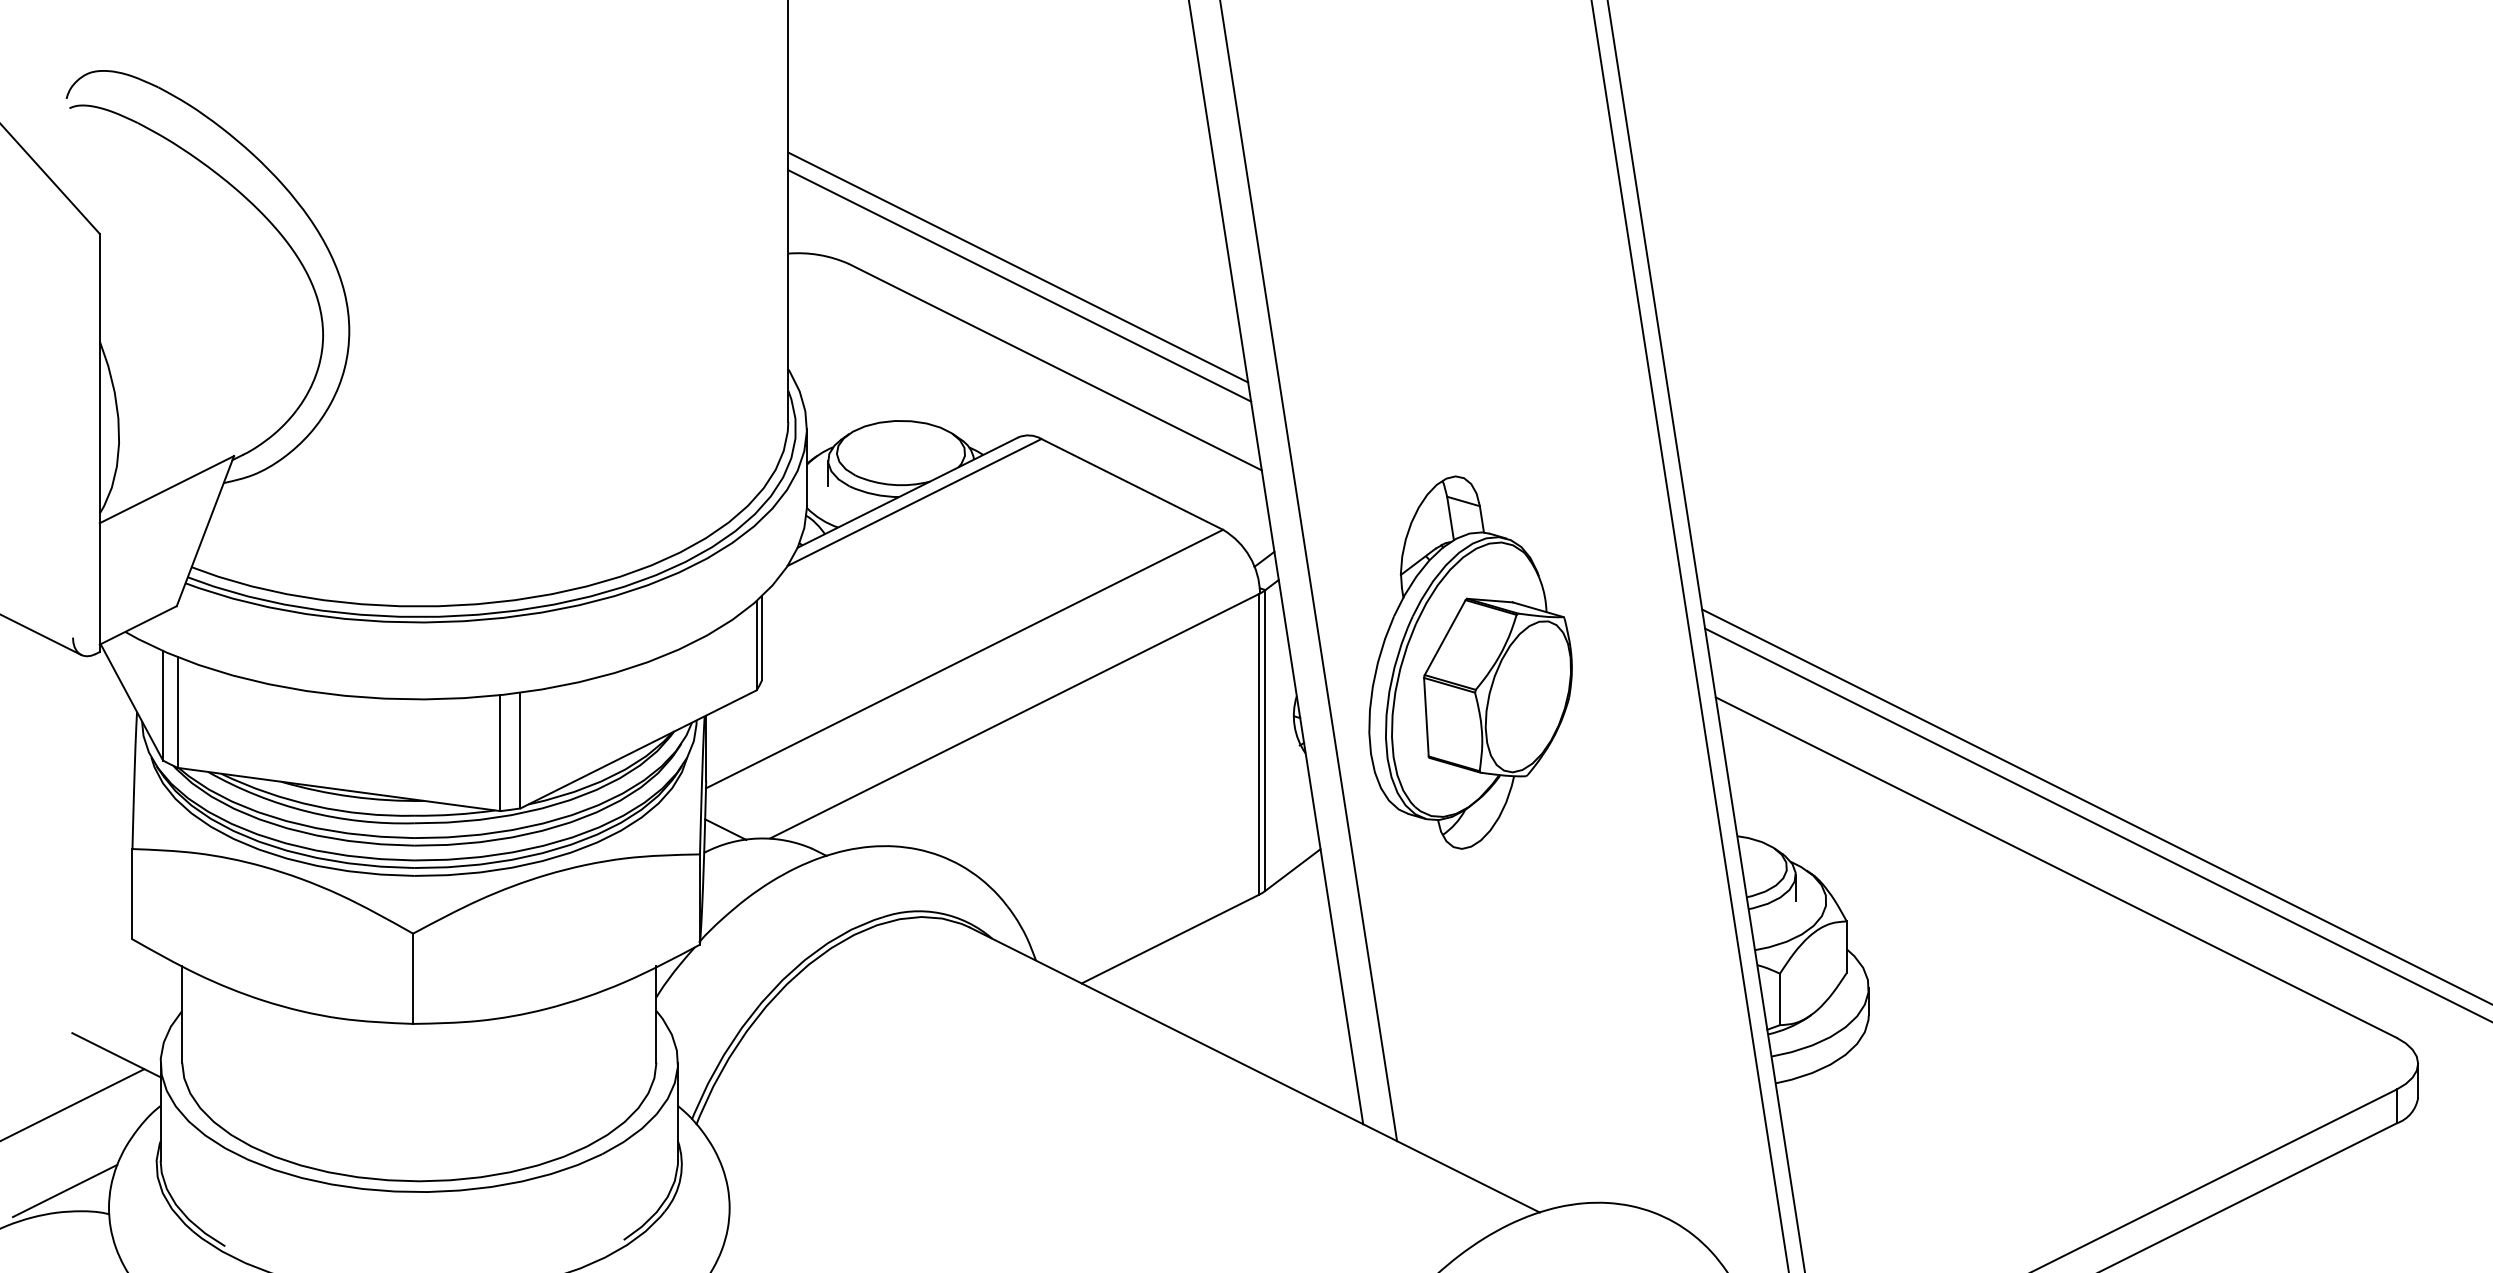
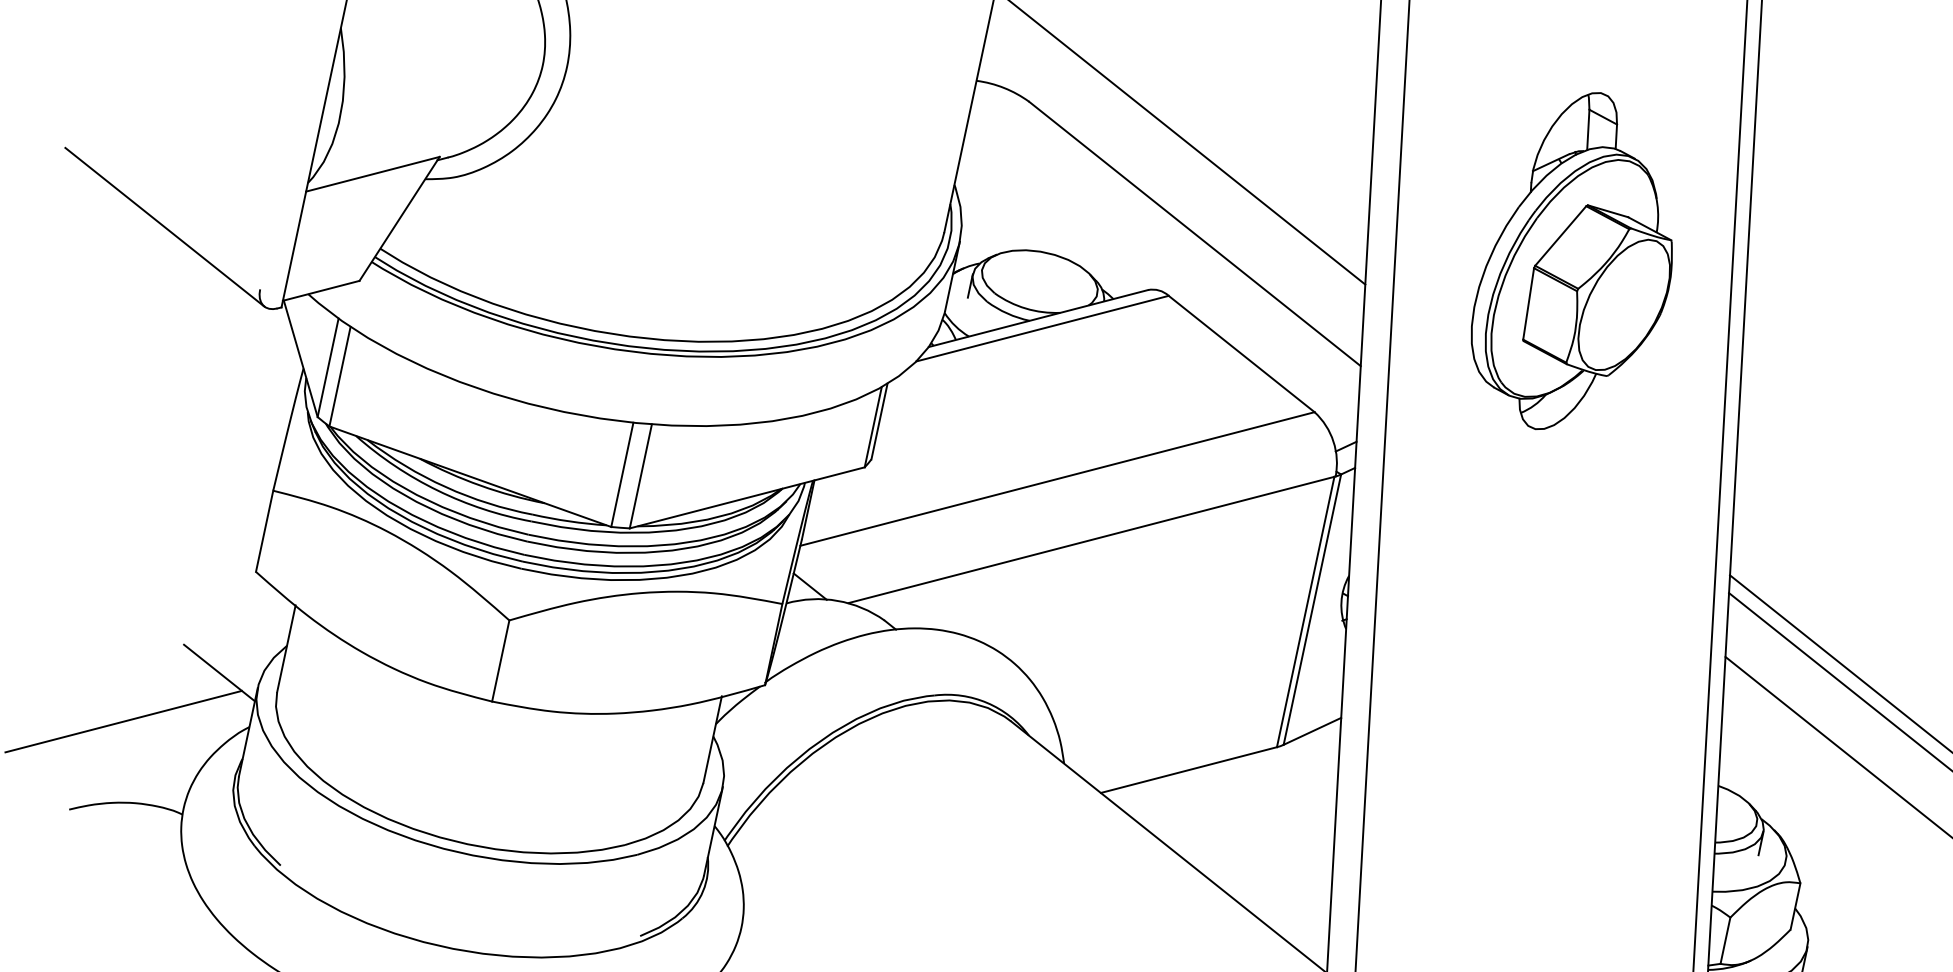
line: (1019, 285) -> (1178, 153), removed
part: (1470, 662) -> (1578, 263), moved
line: (64, 1190) -> (146, 784), removed

